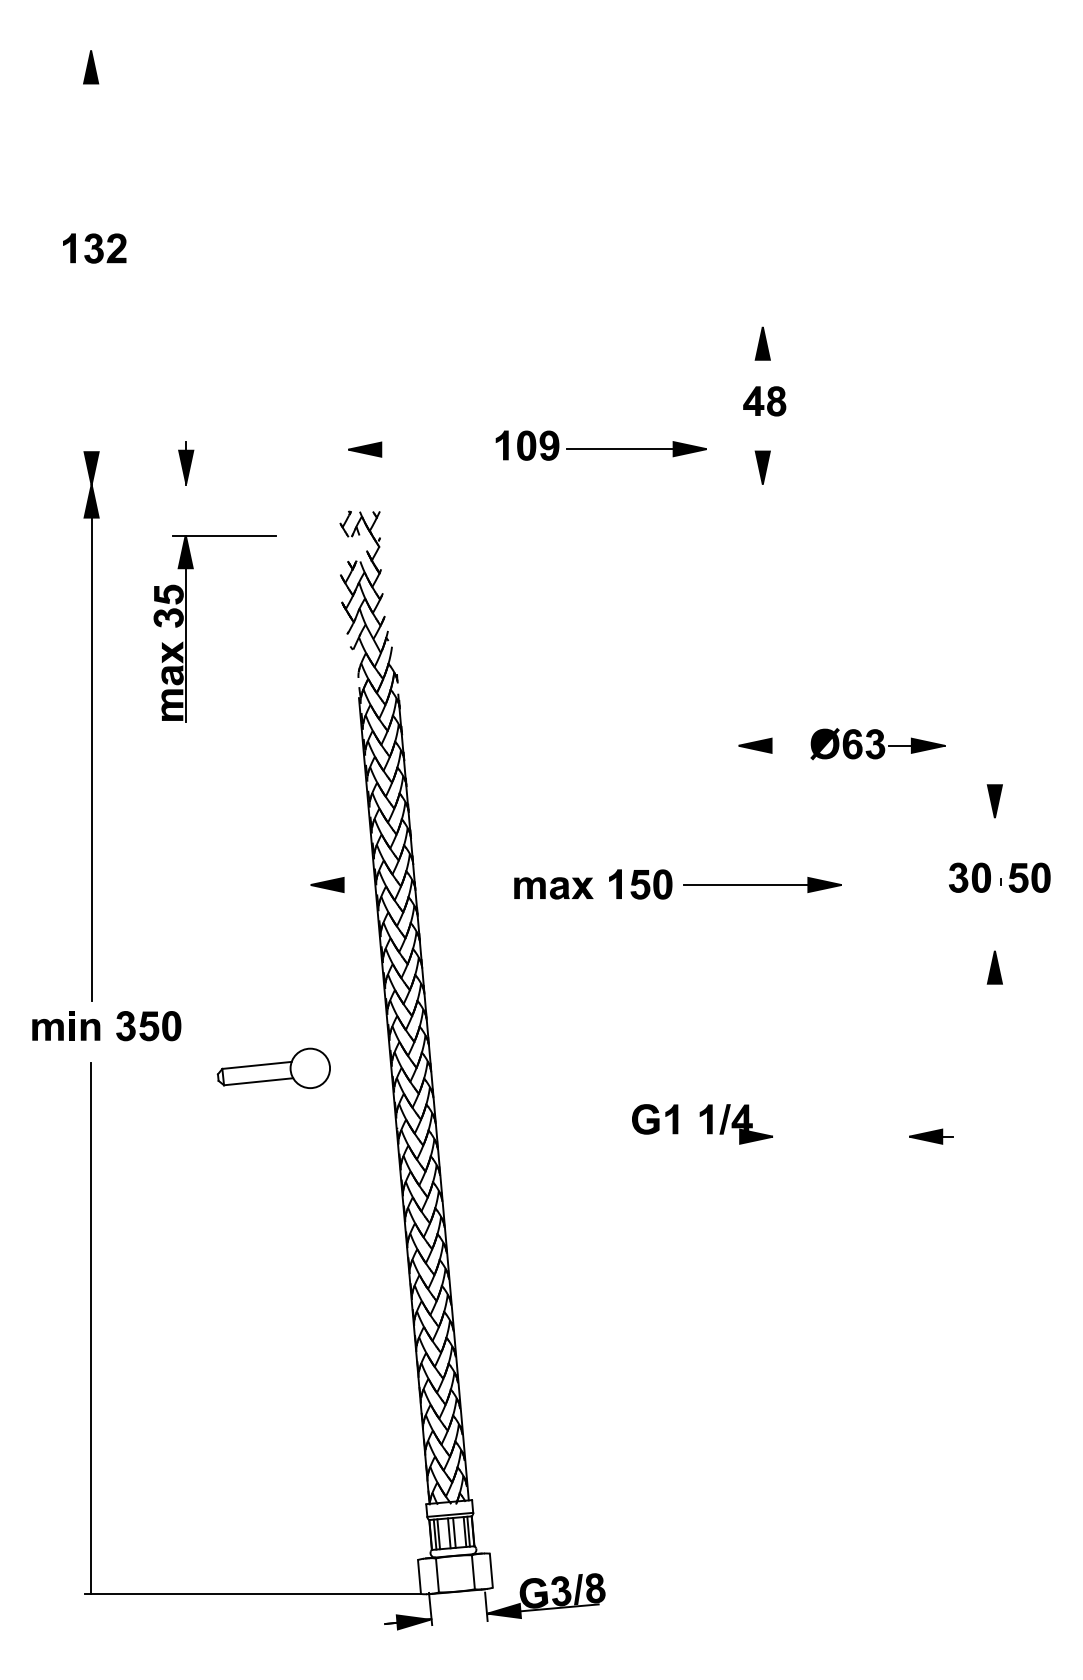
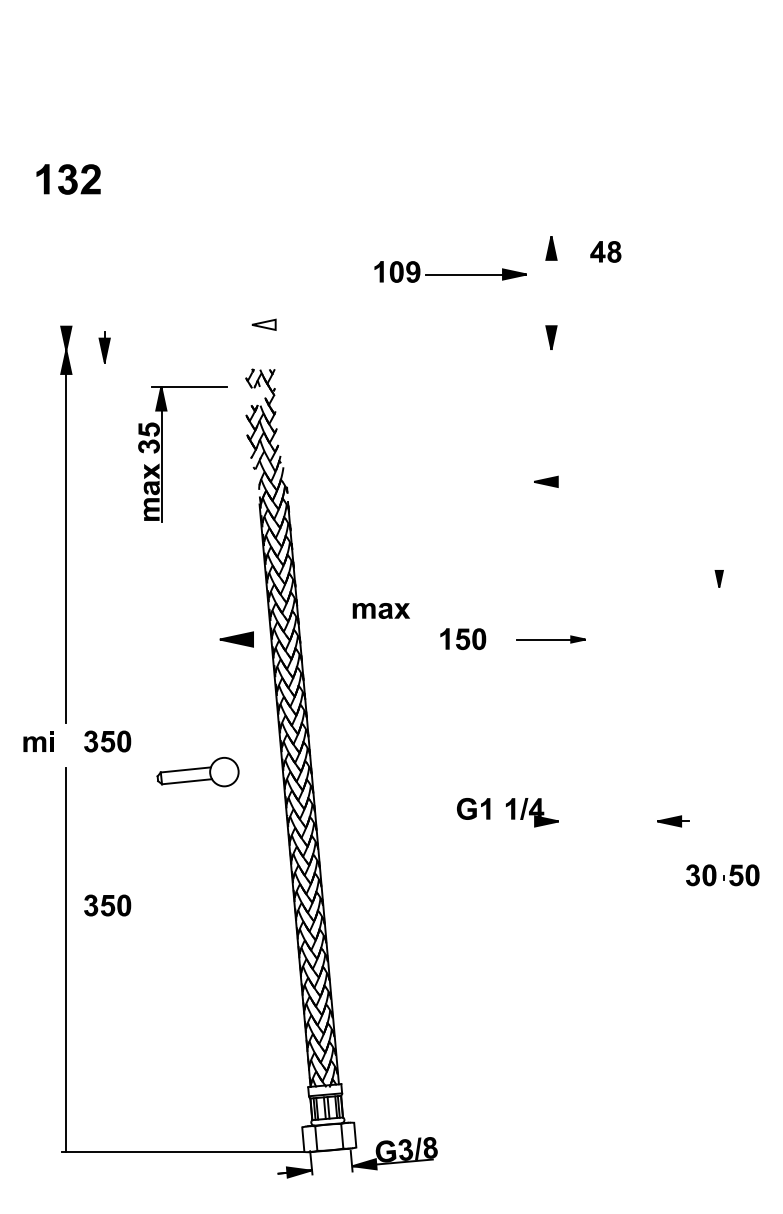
part: (90, 67) -> (65, 48), removed
part: (94, 248) -> (68, 179), size x1.4
part: (764, 400) -> (605, 251), moved
part: (600, 445) -> (450, 271), moved
fill: (364, 449) -> (263, 324), removed
part: (185, 462) -> (104, 347), moved
part: (187, 629) -> (162, 454), moved
part: (877, 743) -> (634, 537), removed
part: (755, 745) -> (546, 481), moved
part: (995, 800) -> (719, 578), size x0.7
part: (999, 878) -> (722, 875), moved
part: (327, 884) -> (236, 639), size x1.4
part: (762, 884) -> (551, 639), size x0.6
part: (552, 887) -> (380, 610), moved
part: (995, 967) -> (719, 699), removed
fill: (90, 1030) -> (65, 744), removed
part: (148, 1252) -> (107, 905), added

